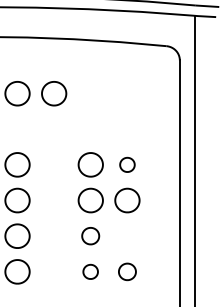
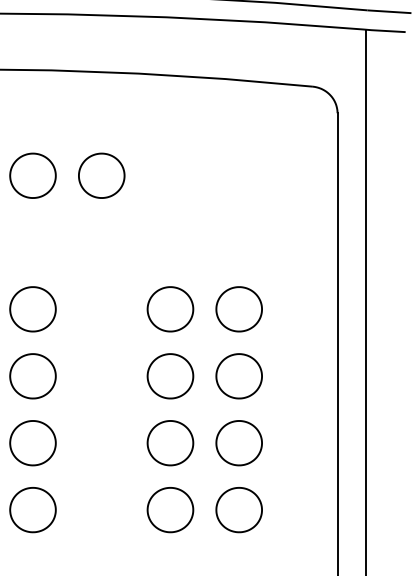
part: (127, 164) -> (239, 308), size x1.67
part: (90, 235) -> (169, 441), size x1.43
part: (127, 235) -> (239, 441), added
part: (90, 271) -> (169, 509), size x1.67
part: (127, 271) -> (239, 509), size x1.43

